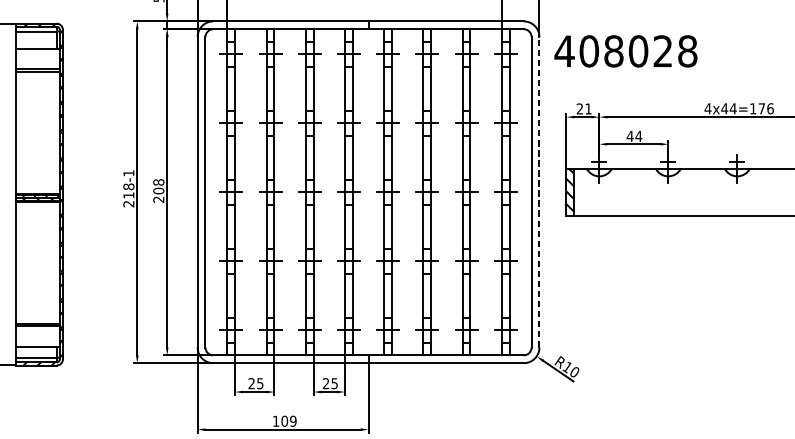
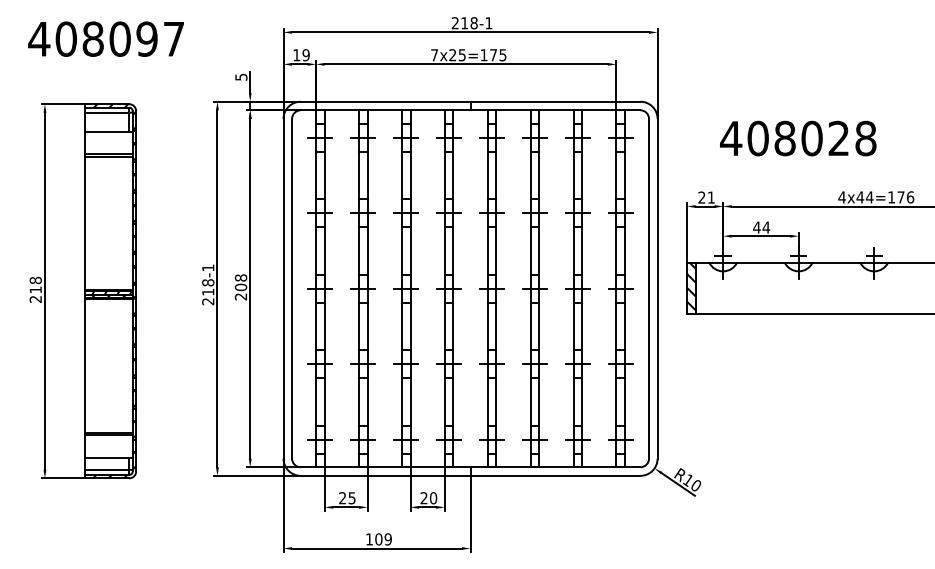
text: (626, 51) -> (798, 138), moved
line: (539, 192) -> (657, 288), dashed -> solid
text: (334, 383) -> (433, 498), 25 -> 20

